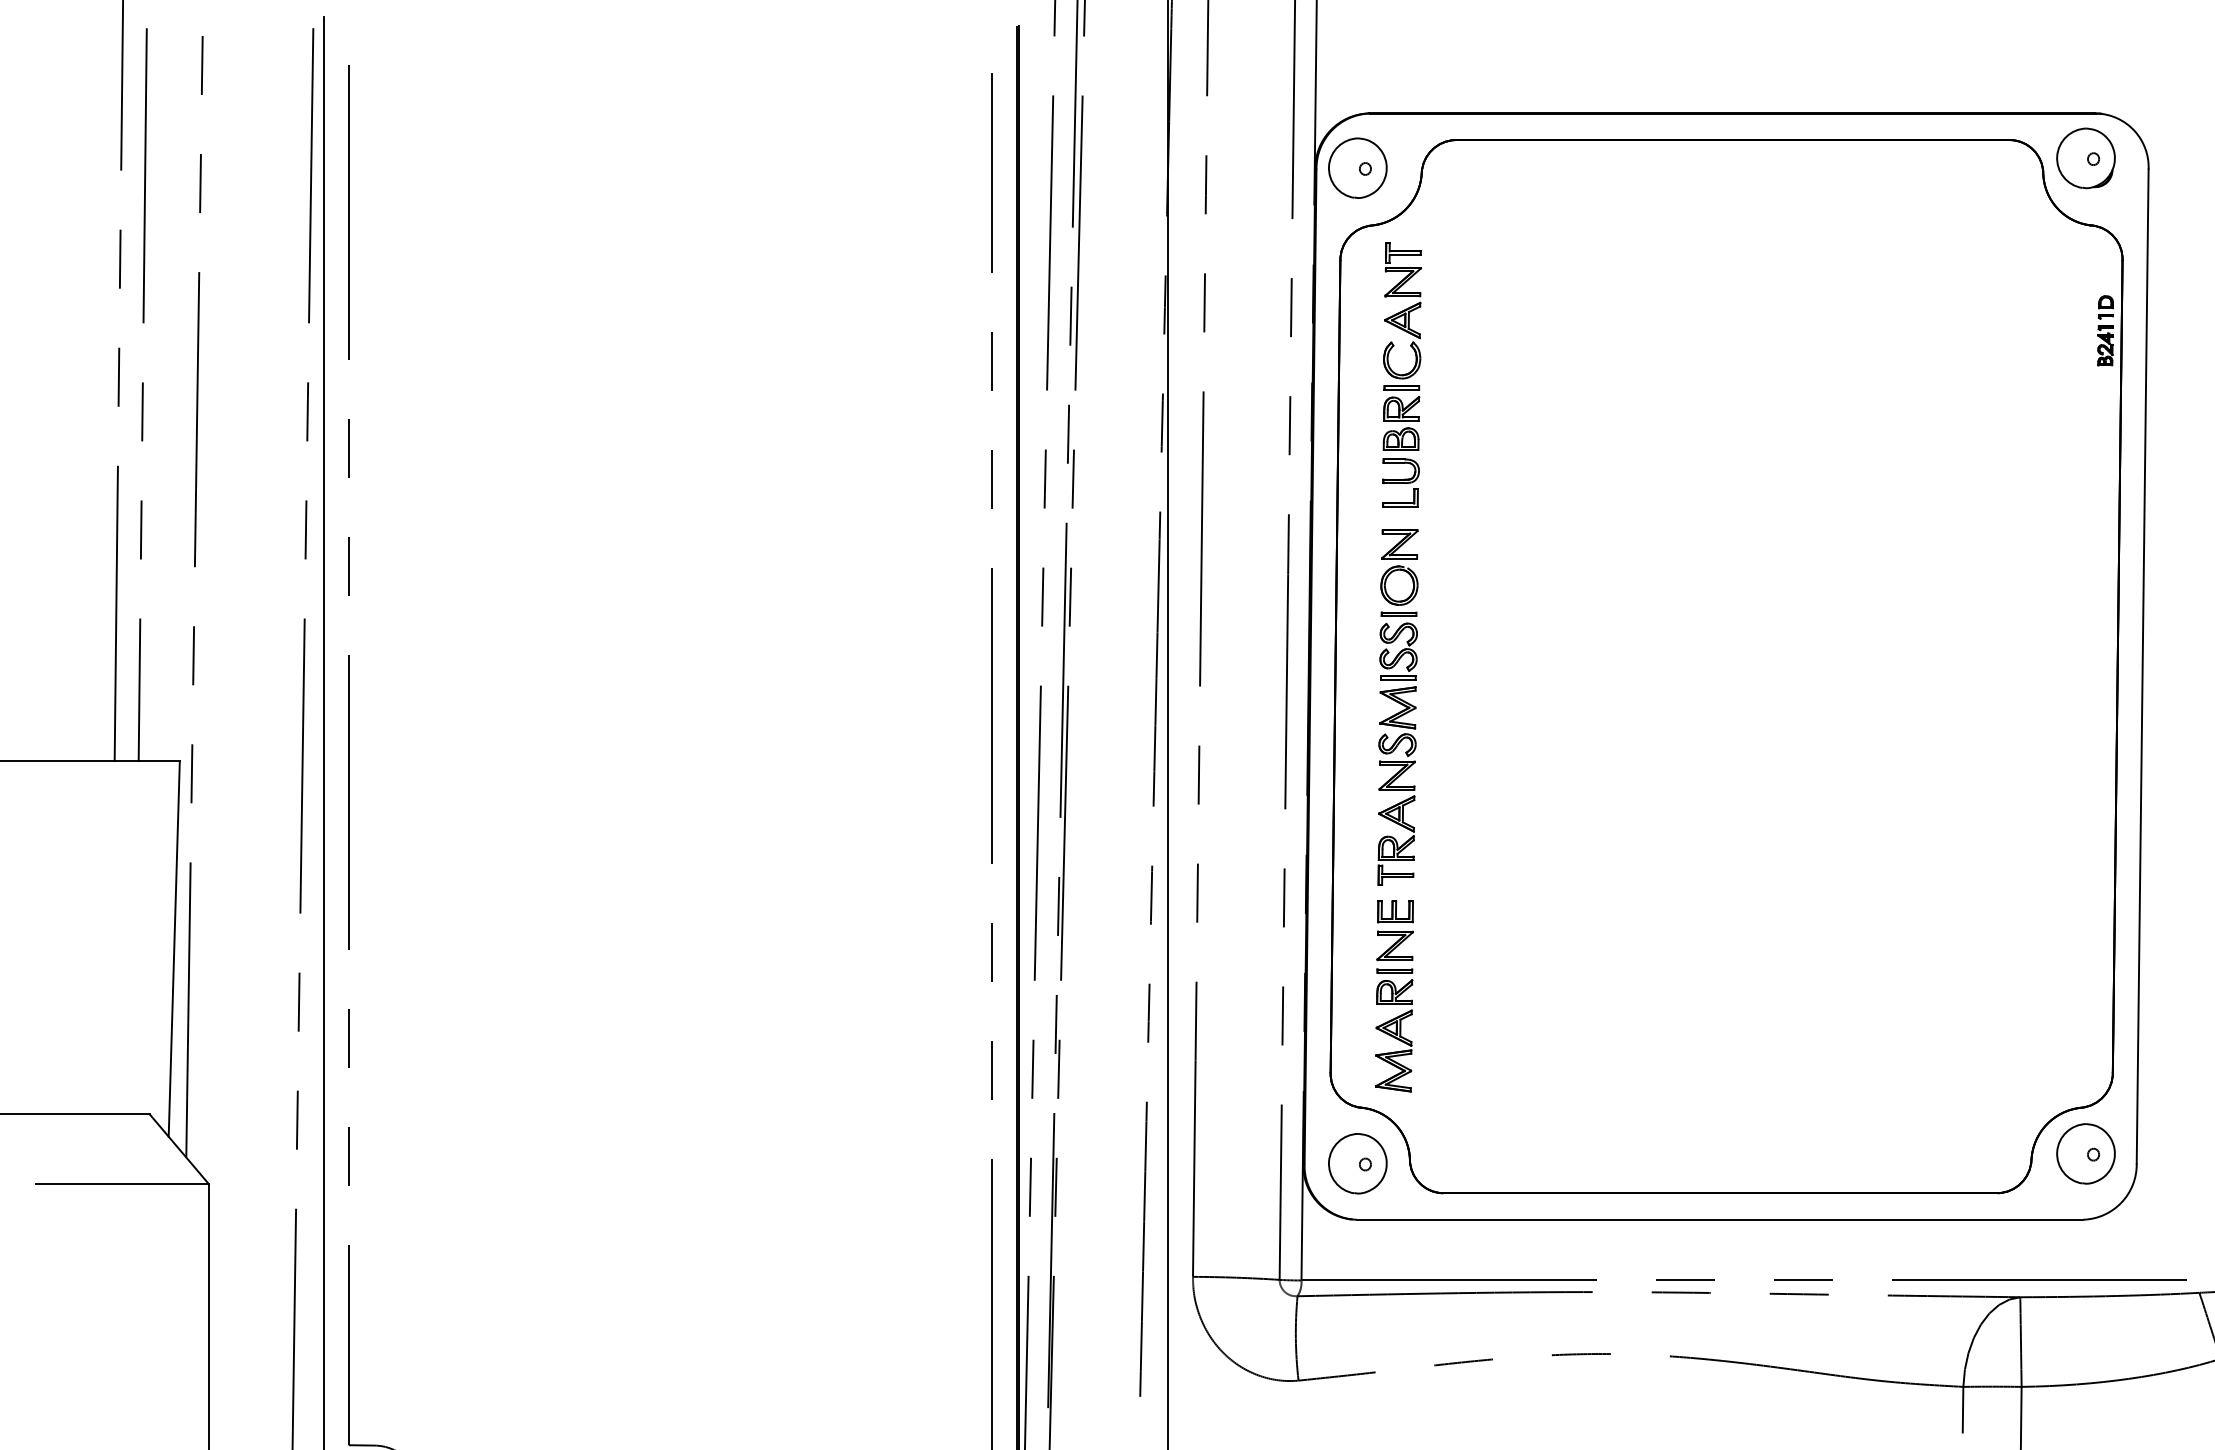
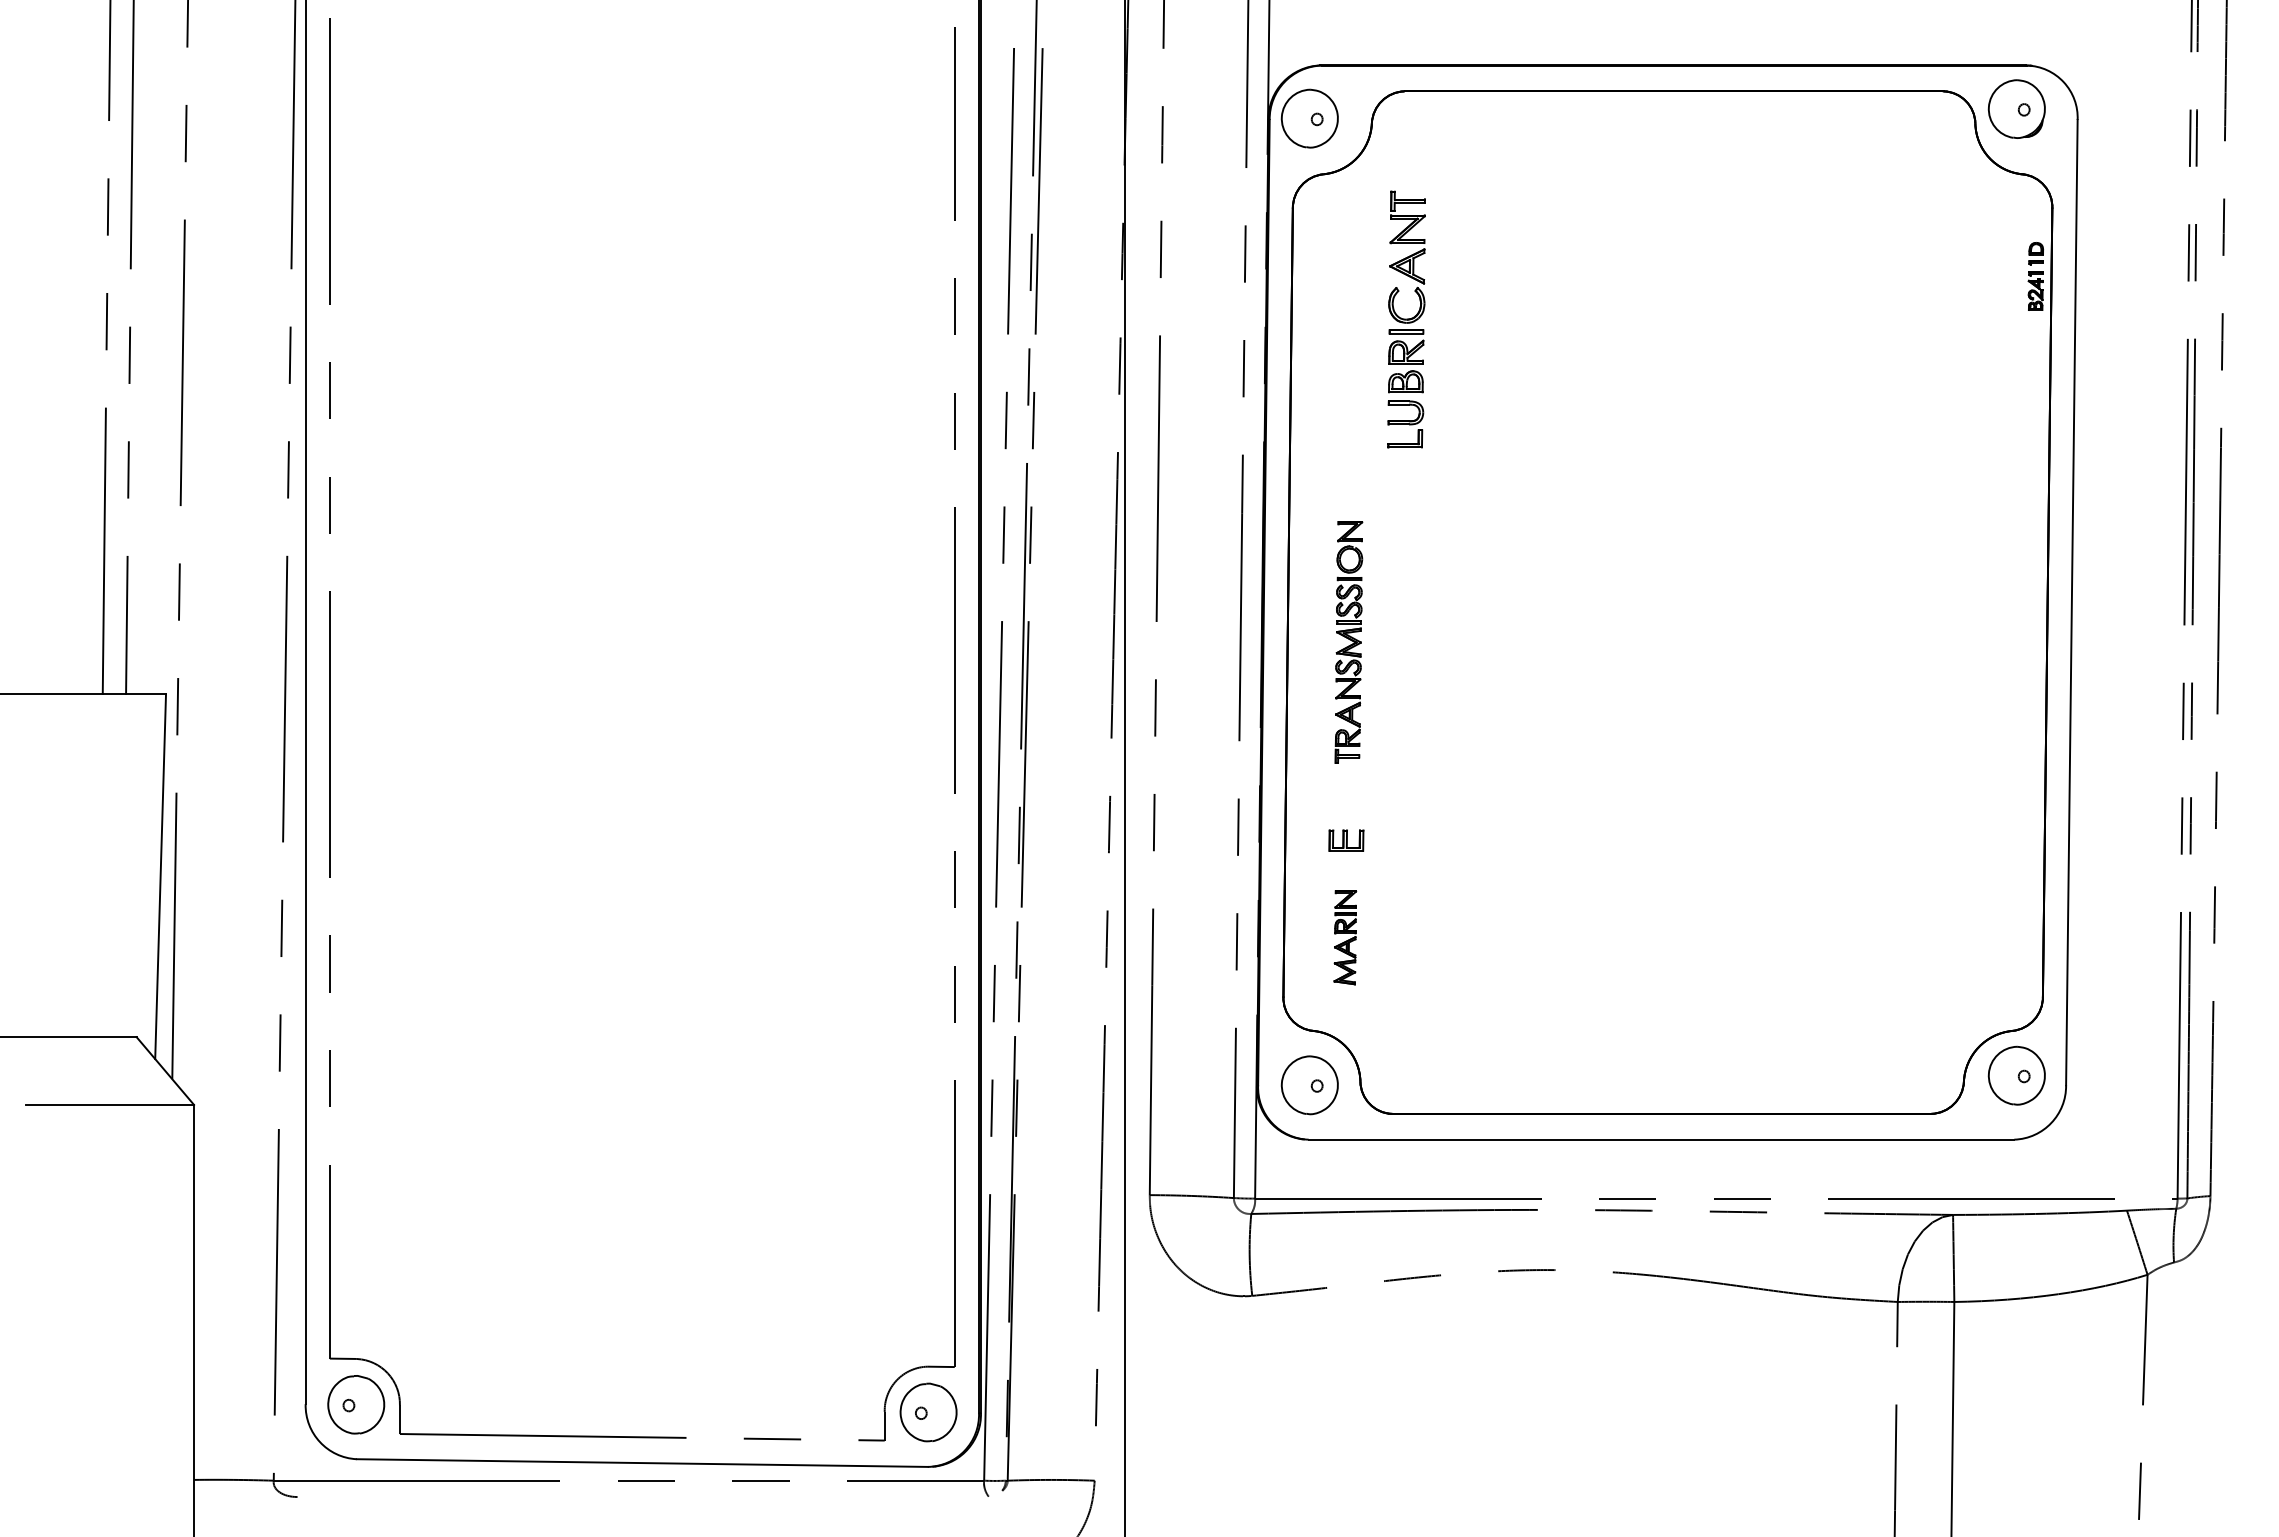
part: (1401, 375) -> (1406, 319), moved
part: (1397, 707) -> (1348, 642), size x0.7
part: (1394, 1011) -> (1345, 937), size x0.6

